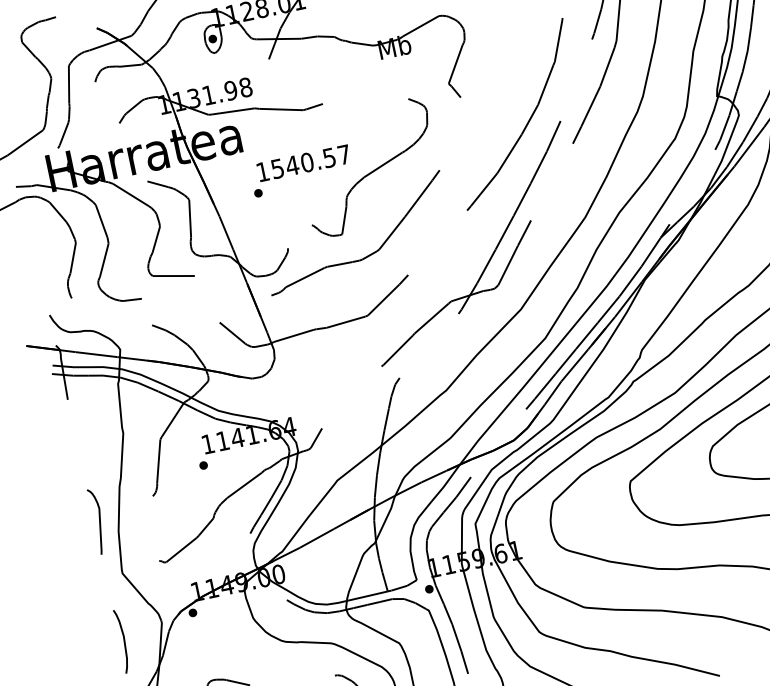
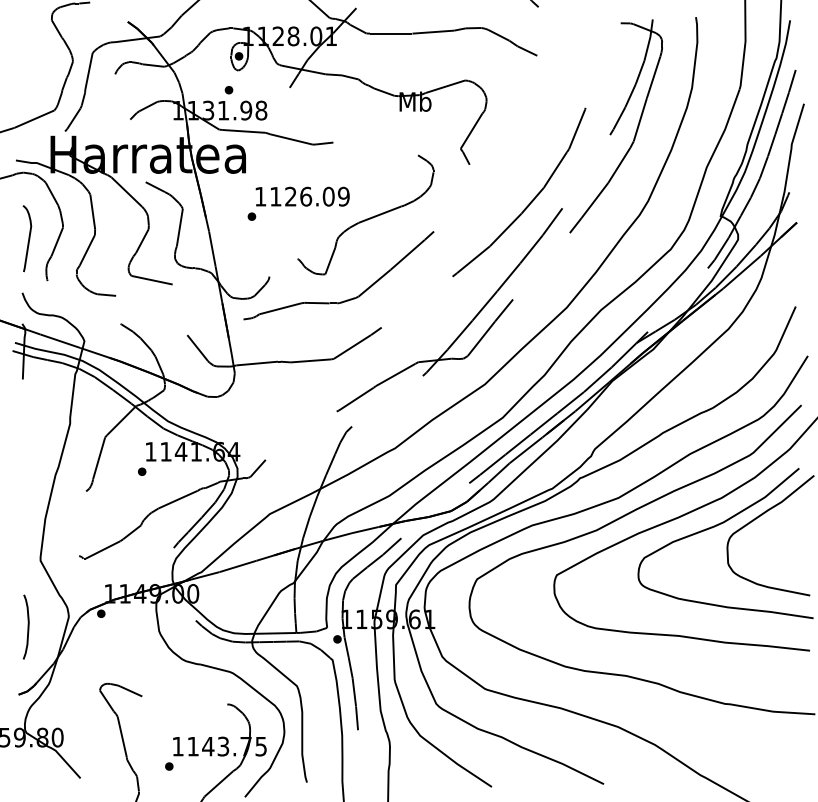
part: (209, 74) -> (228, 90), added
text: (310, 161) -> (309, 196), 1540.57 -> 1126.09
curve: (99, 520) -> (28, 238), moved

